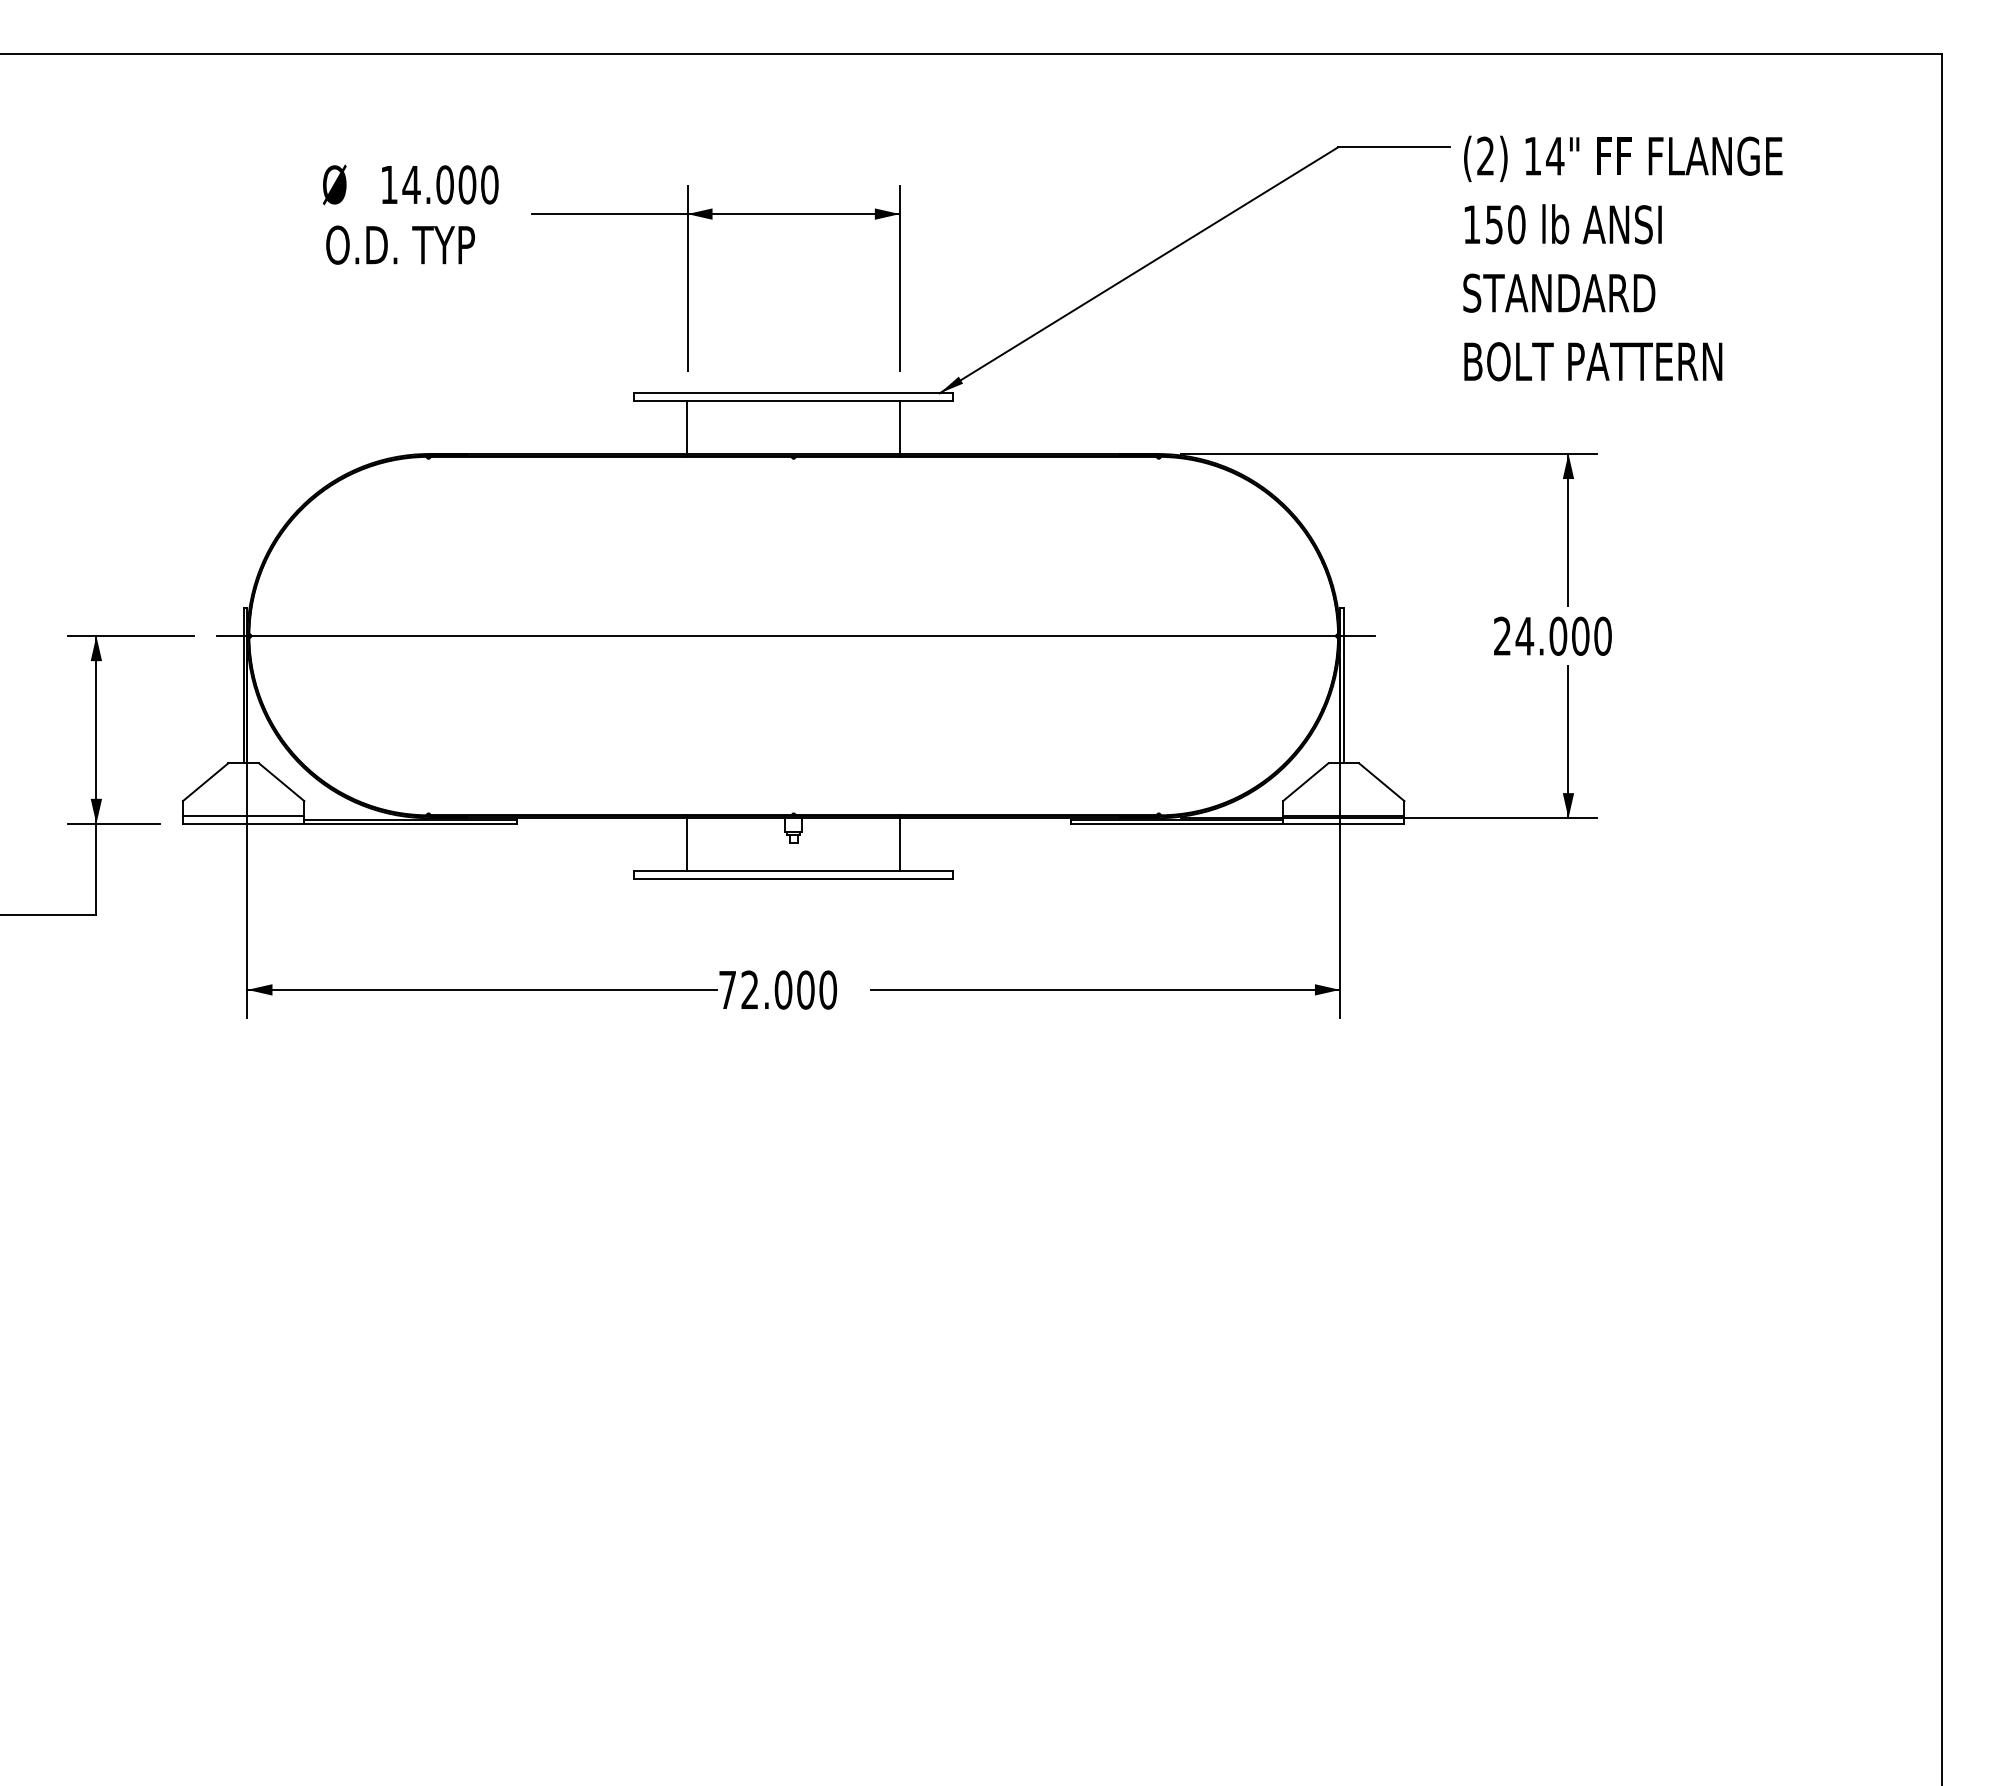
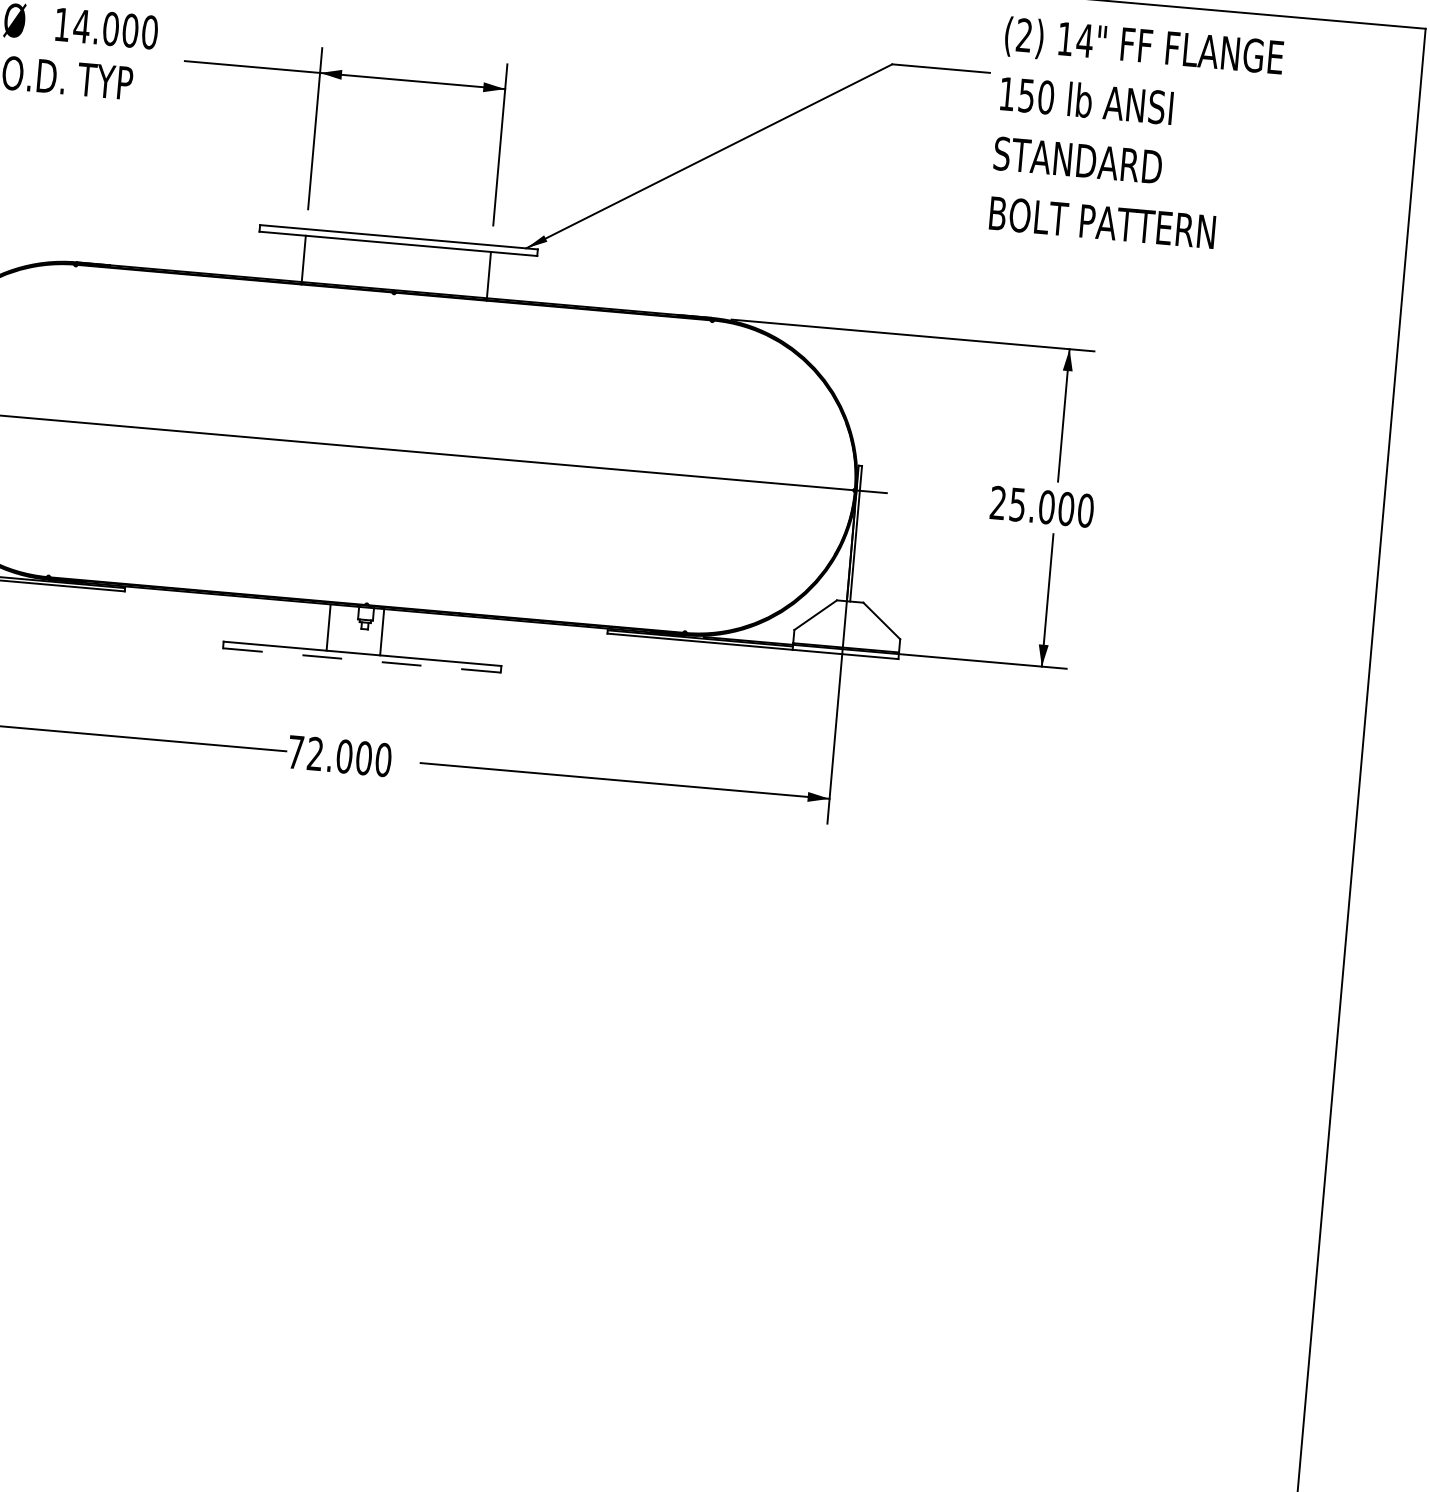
text: (1622, 258) -> (1135, 134), moved
text: (1524, 636) -> (1017, 504), 24.000 -> 25.000
line: (687, 844) -> (328, 627), moved
line: (899, 844) -> (381, 631), moved
line: (794, 878) -> (362, 660), solid -> dashed

